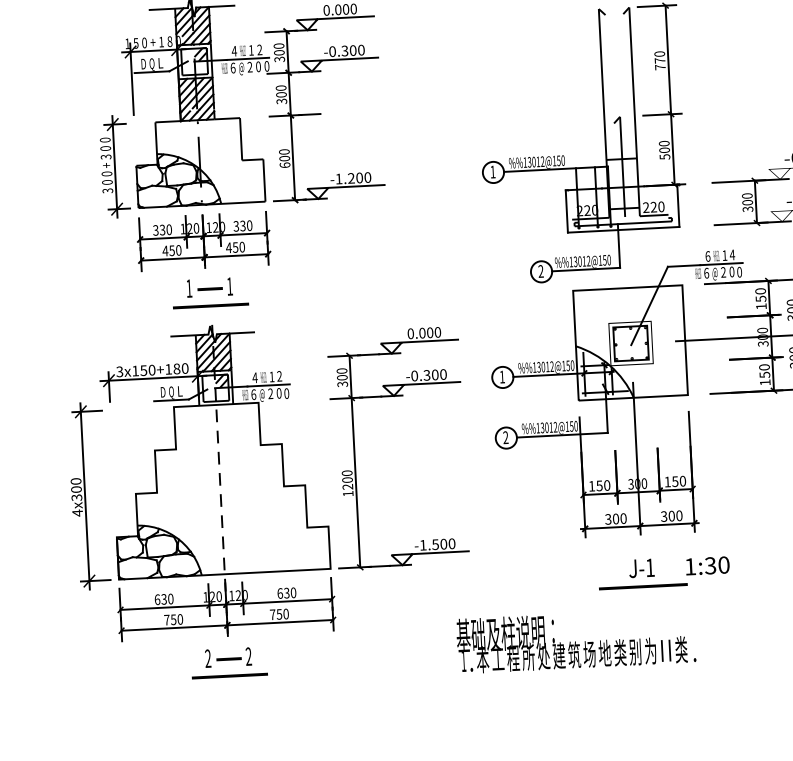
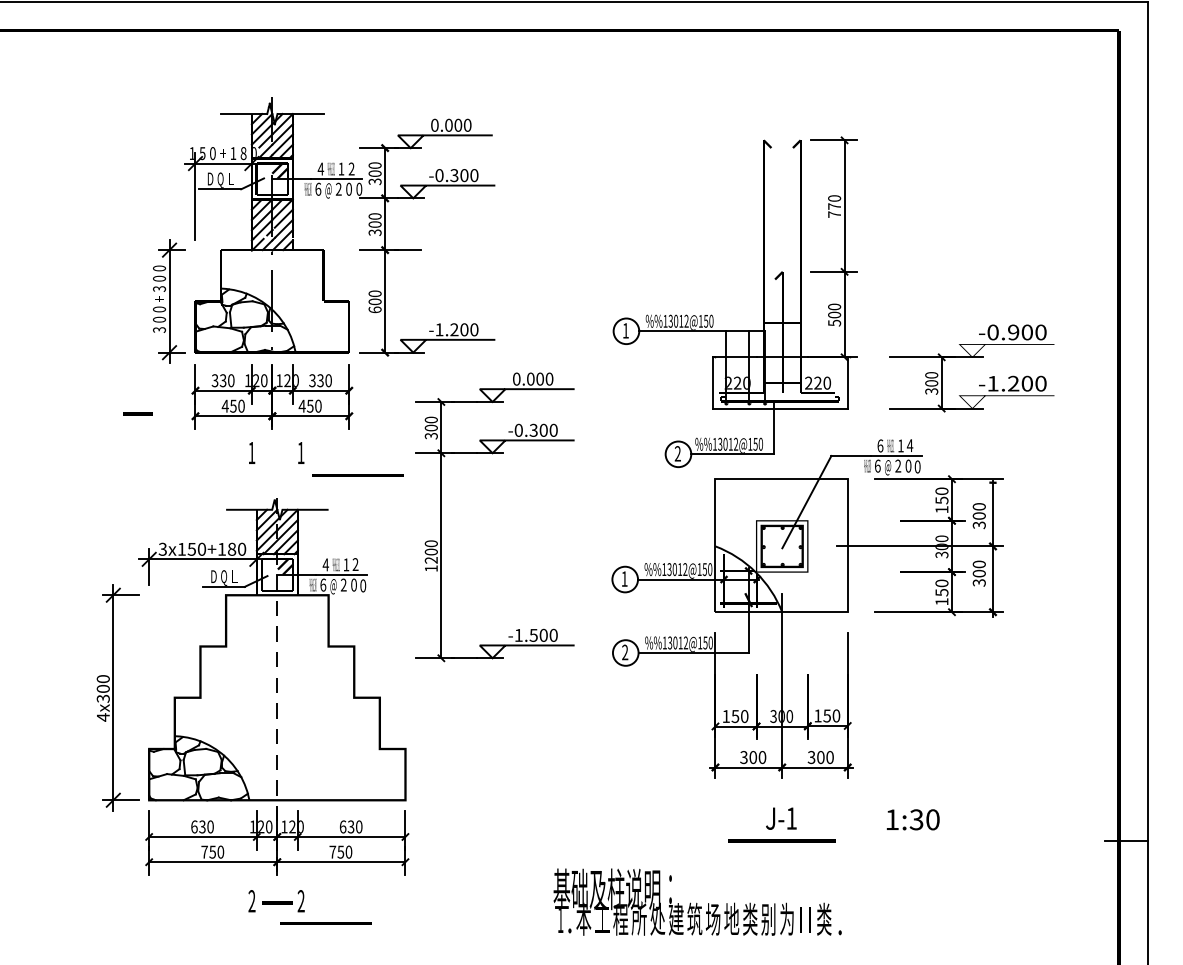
line: (209, 288) -> (137, 413), moved
line: (210, 306) -> (357, 475), moved
part: (354, 451) -> (441, 517), moved
text: (707, 565) -> (912, 819), moved
line: (229, 676) -> (325, 923), moved

